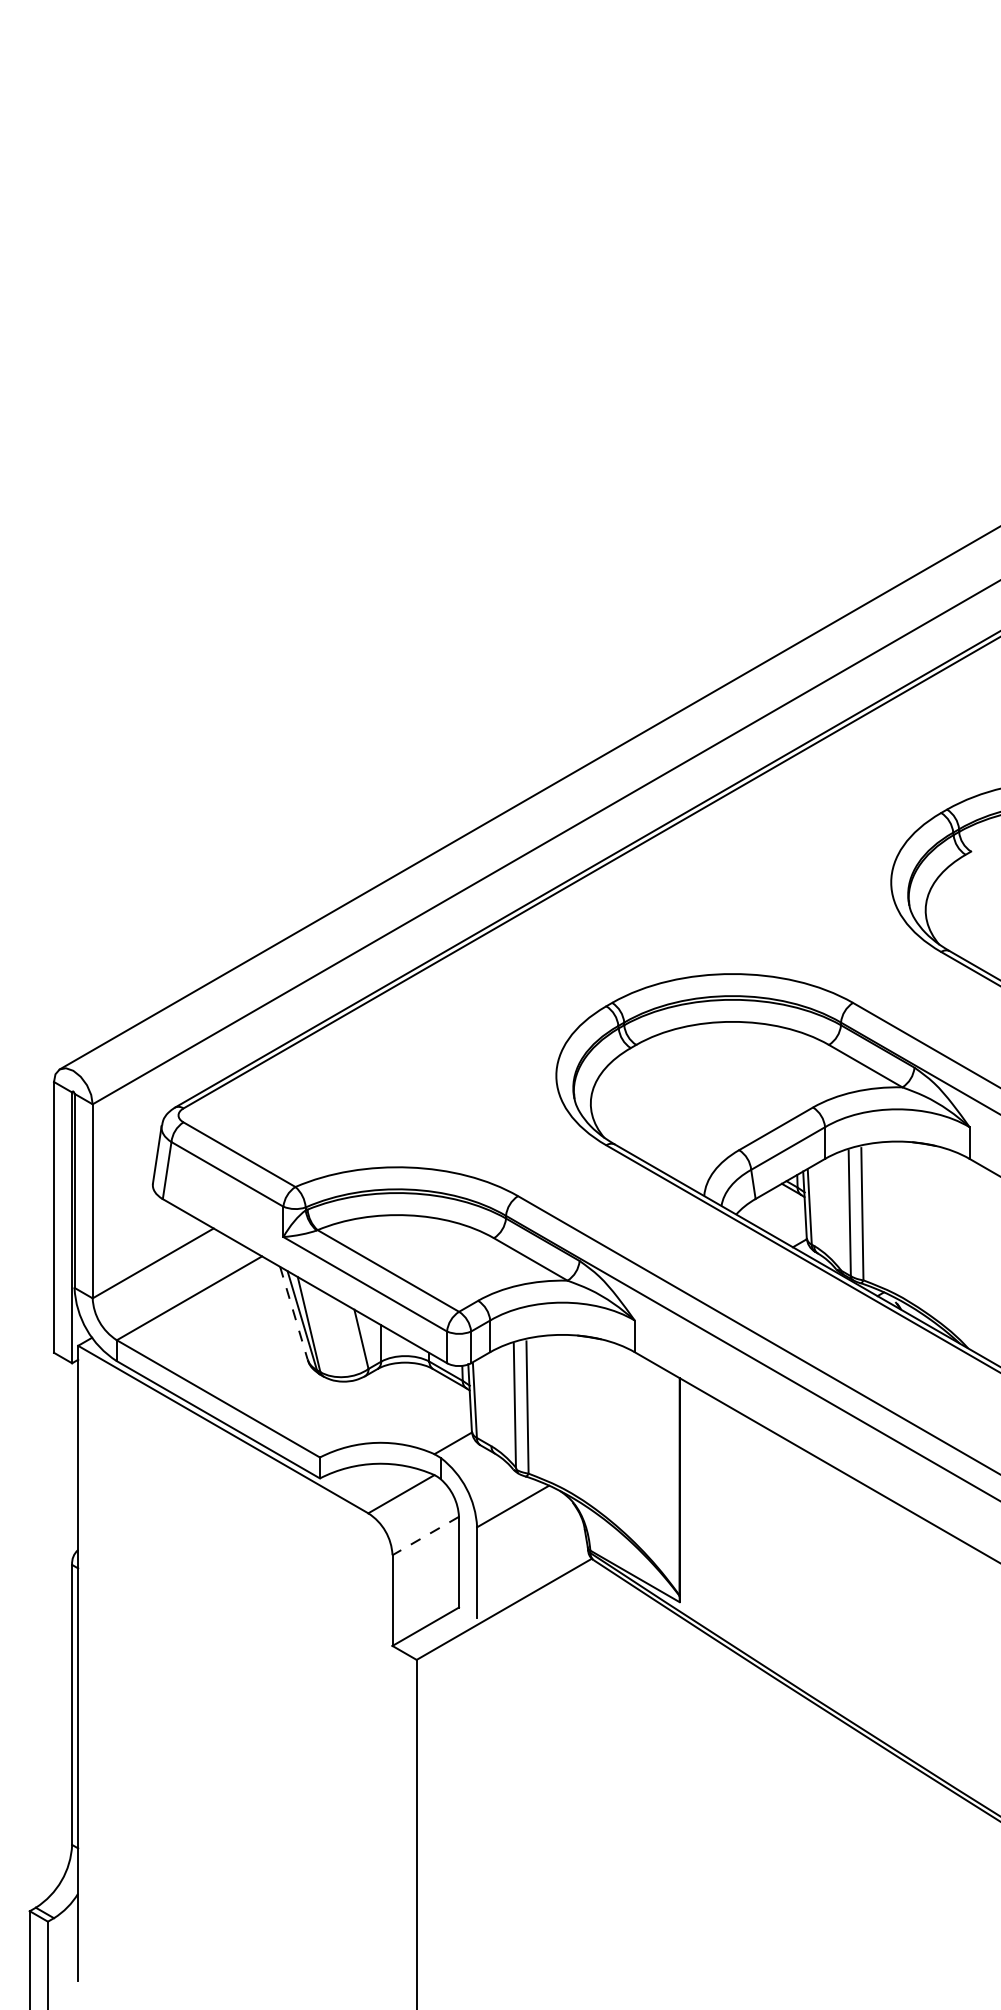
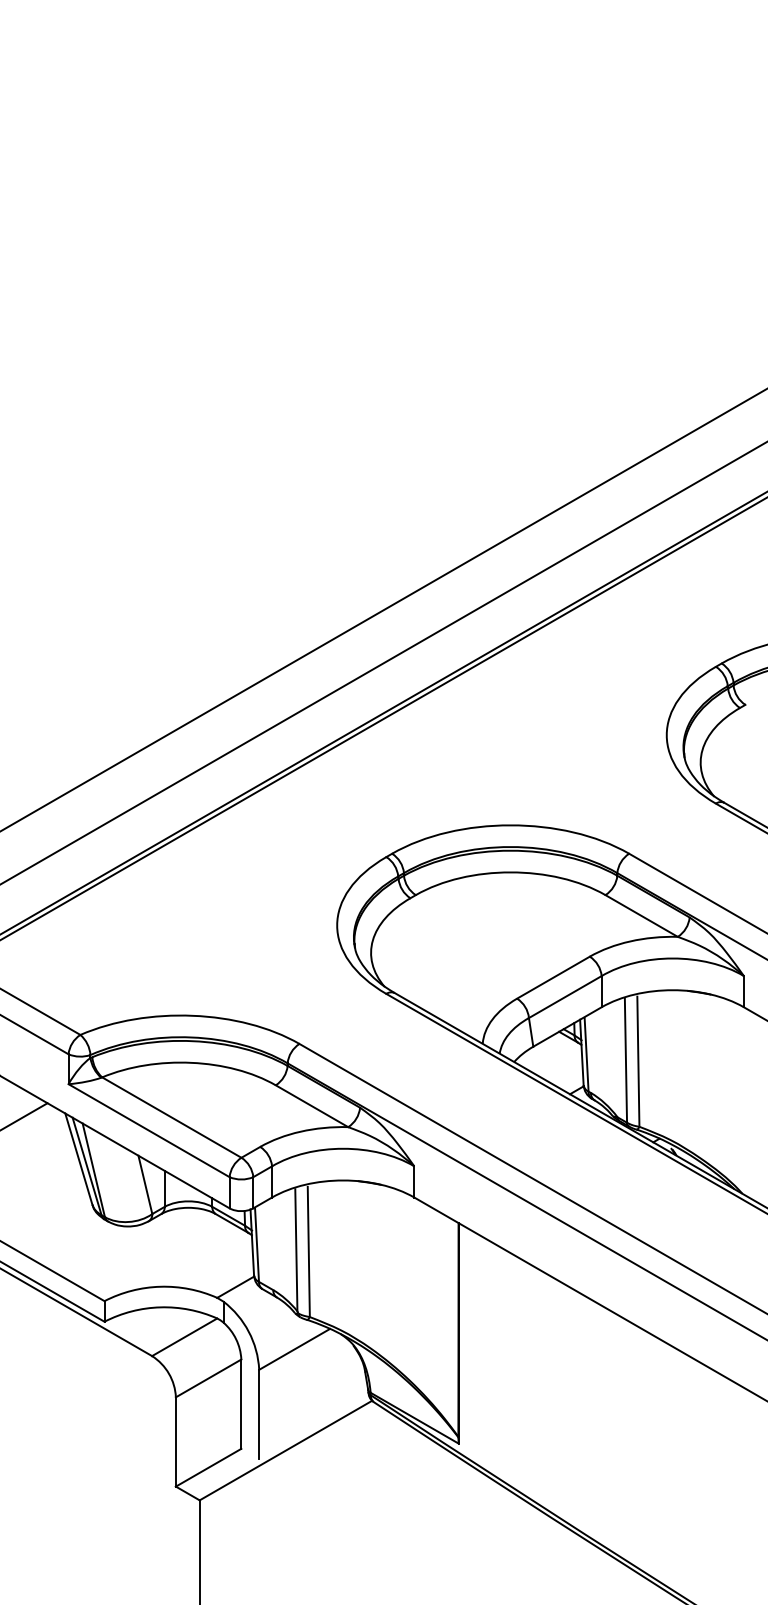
line: (294, 1313) -> (79, 1159), dashed -> solid
line: (425, 1536) -> (208, 1378), dashed -> solid

